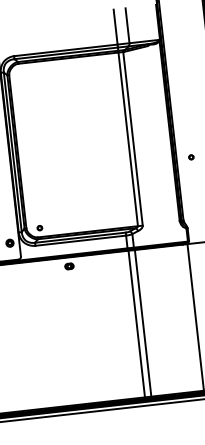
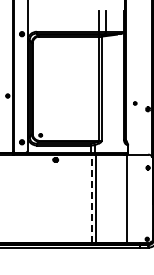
line: (136, 323) -> (91, 198), solid -> dashed

